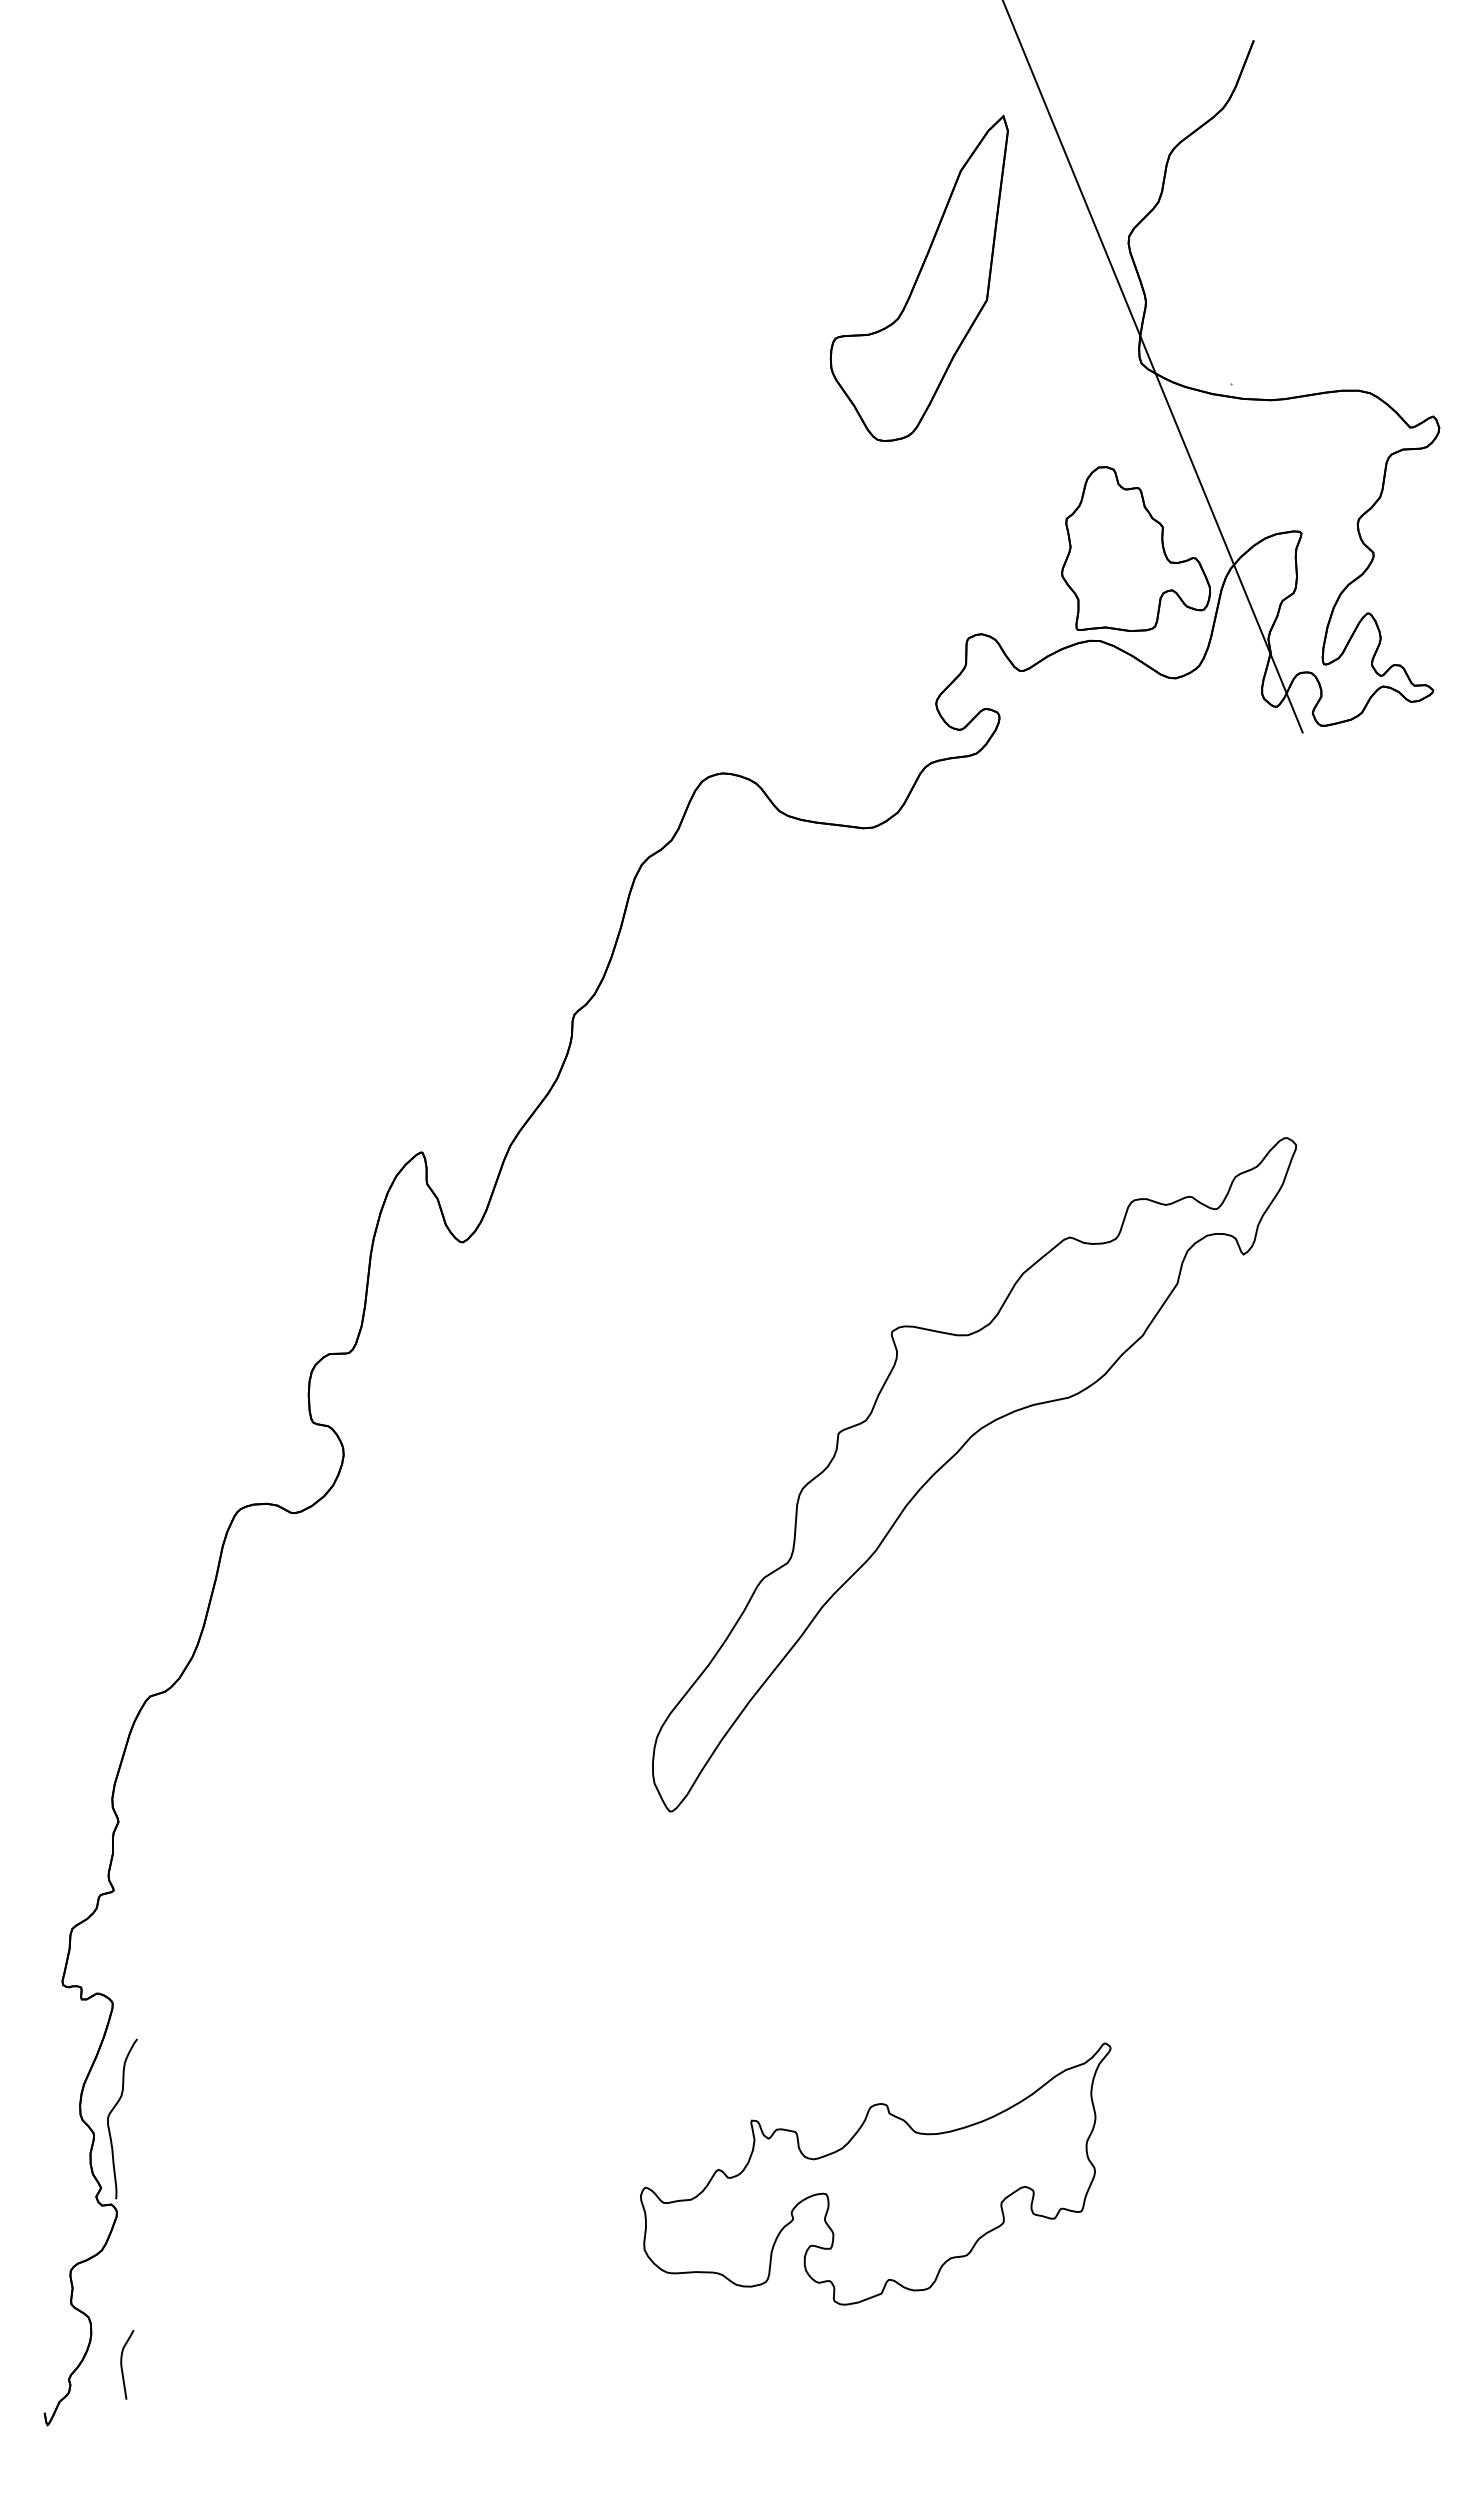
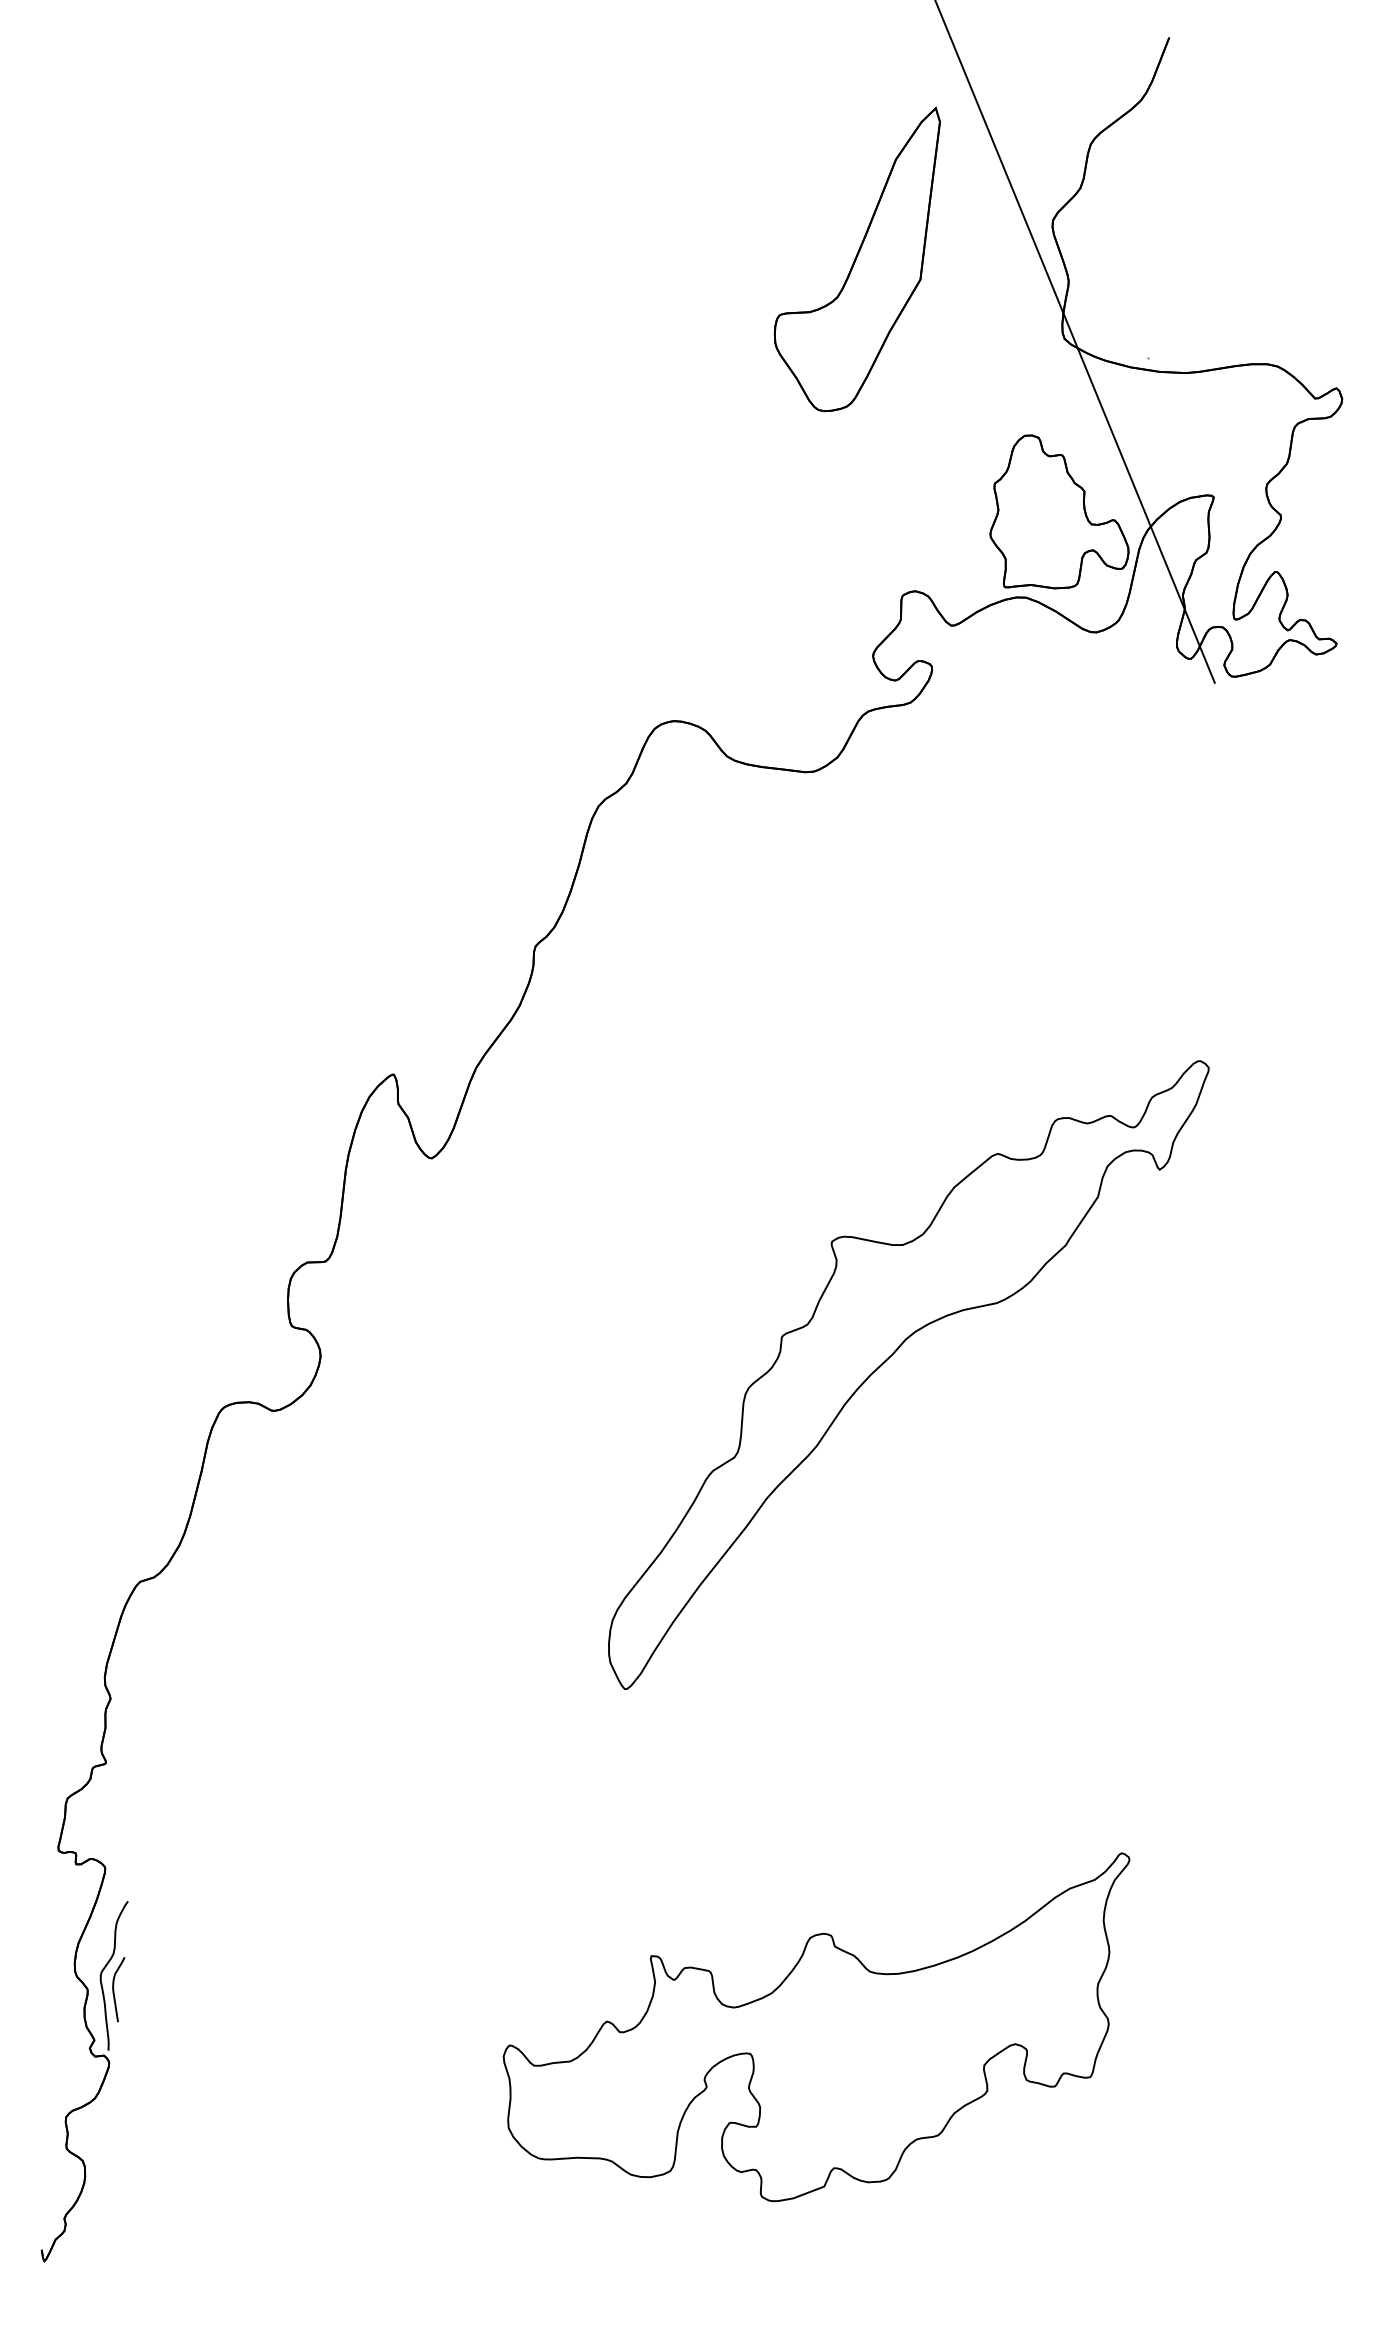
part: (875, 2173) -> (816, 2026), size x1.43
curve: (122, 2364) -> (114, 1989), moved

